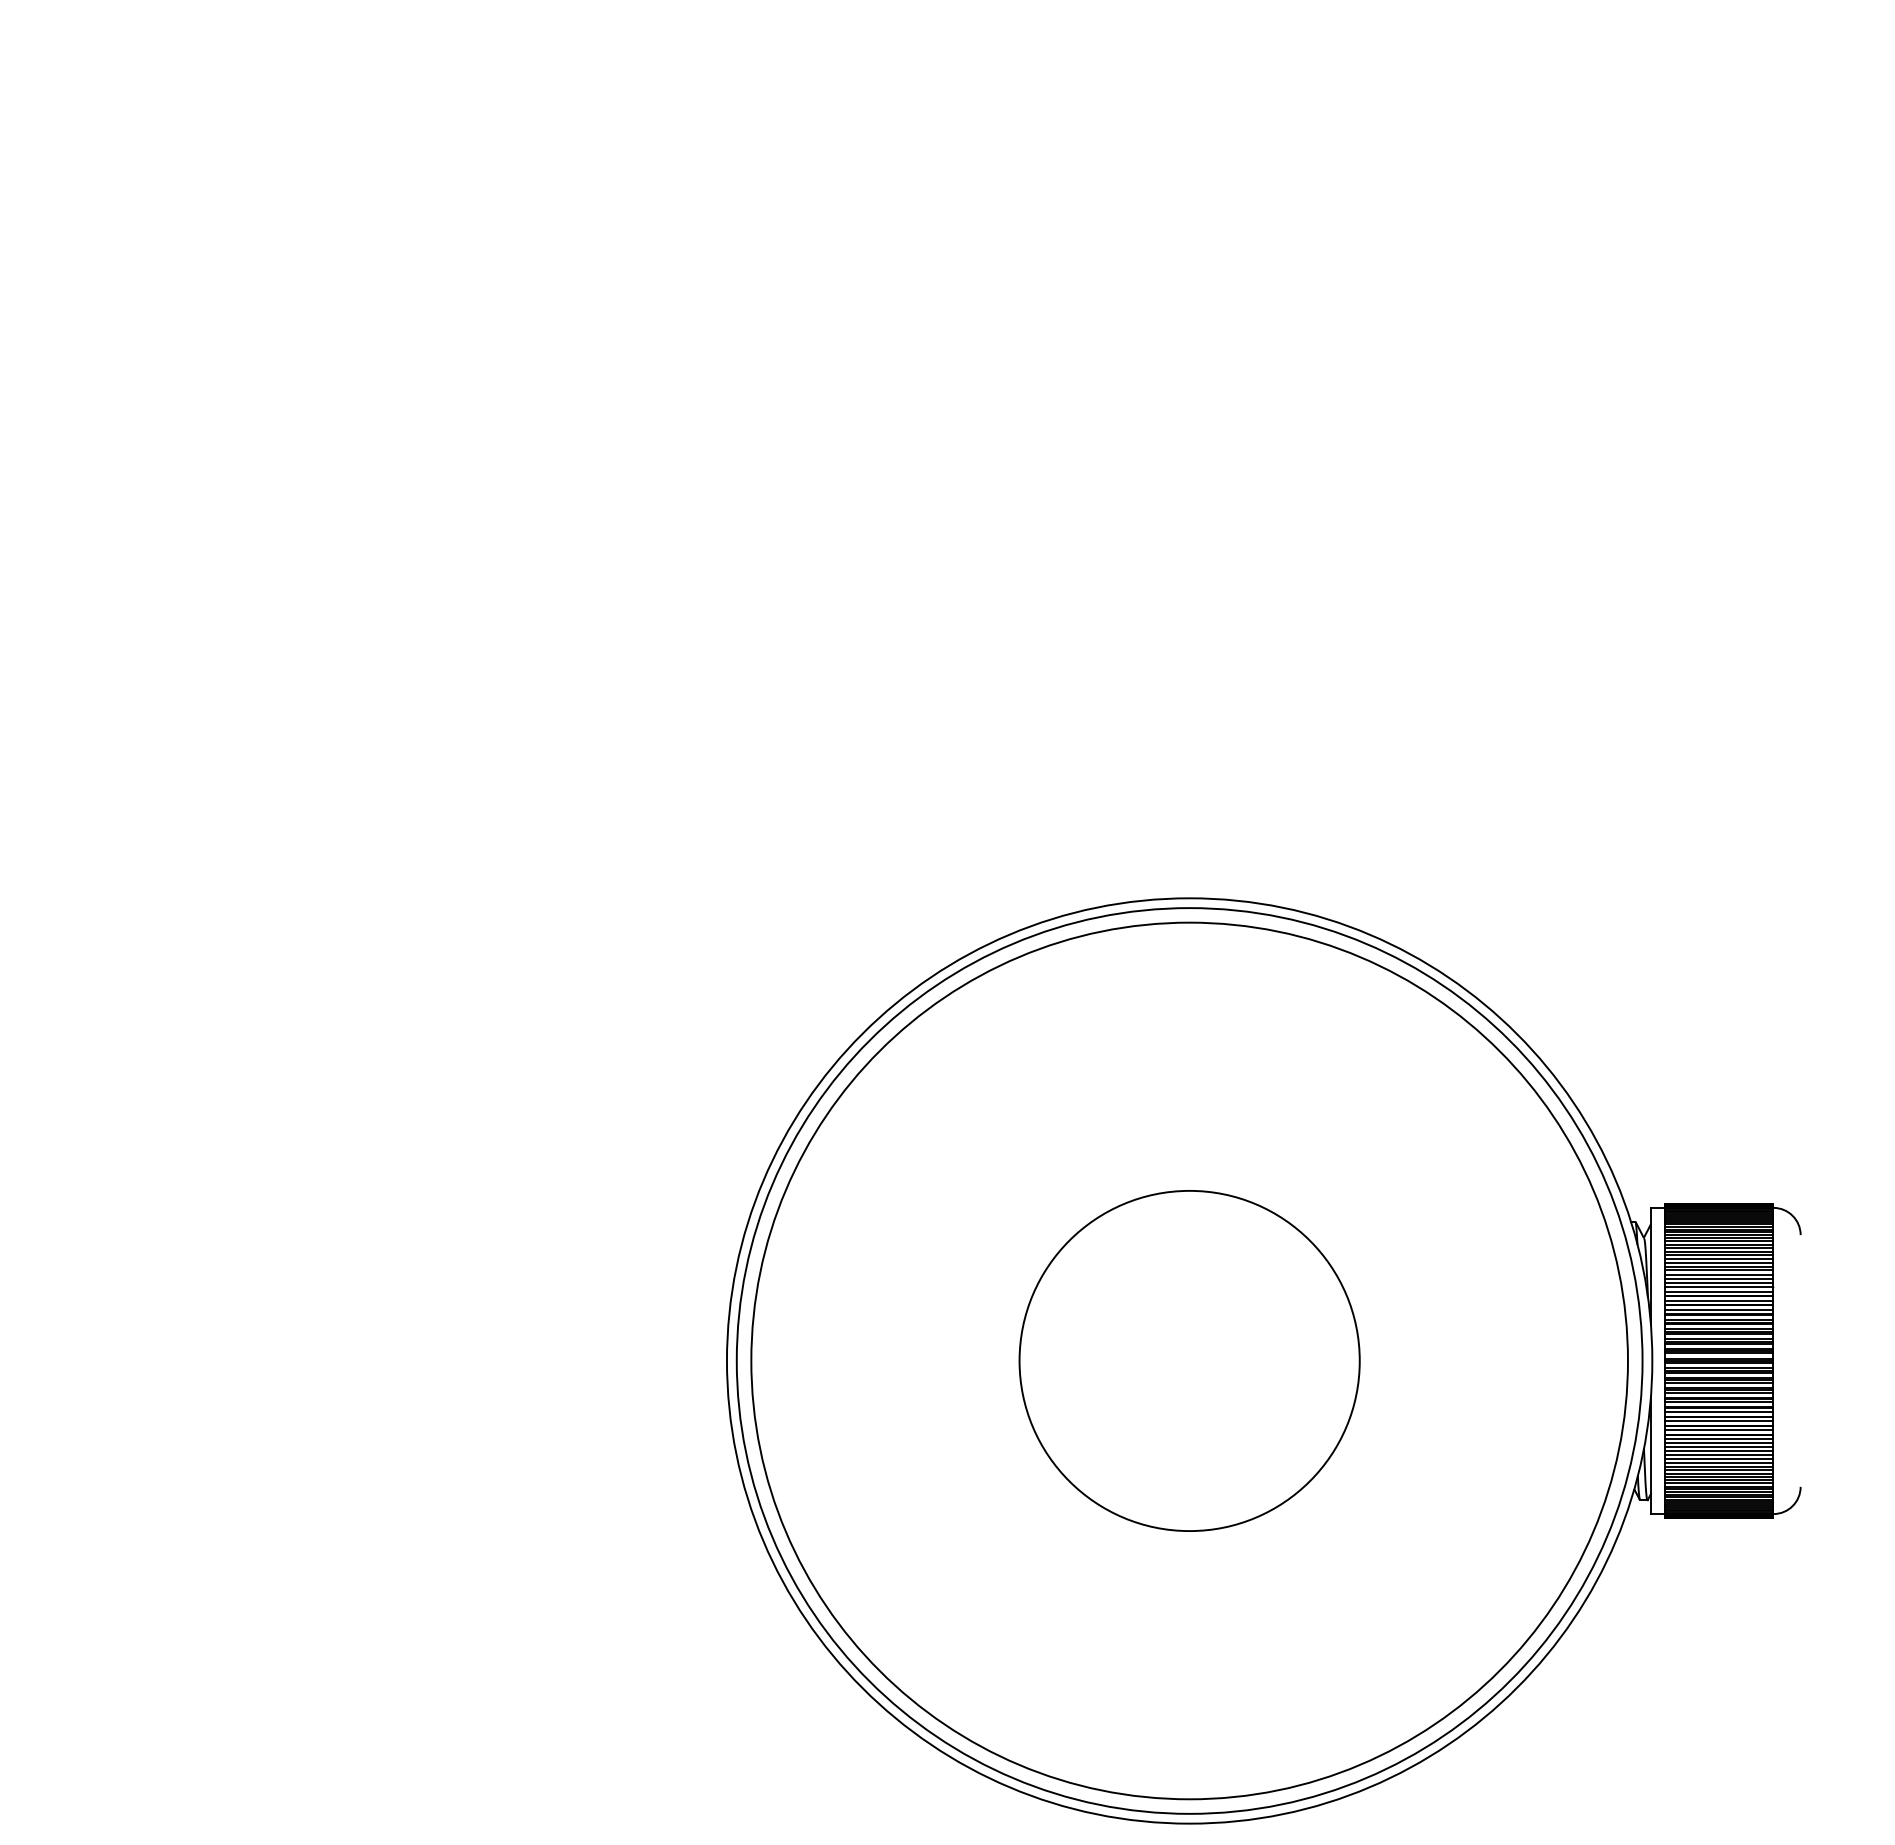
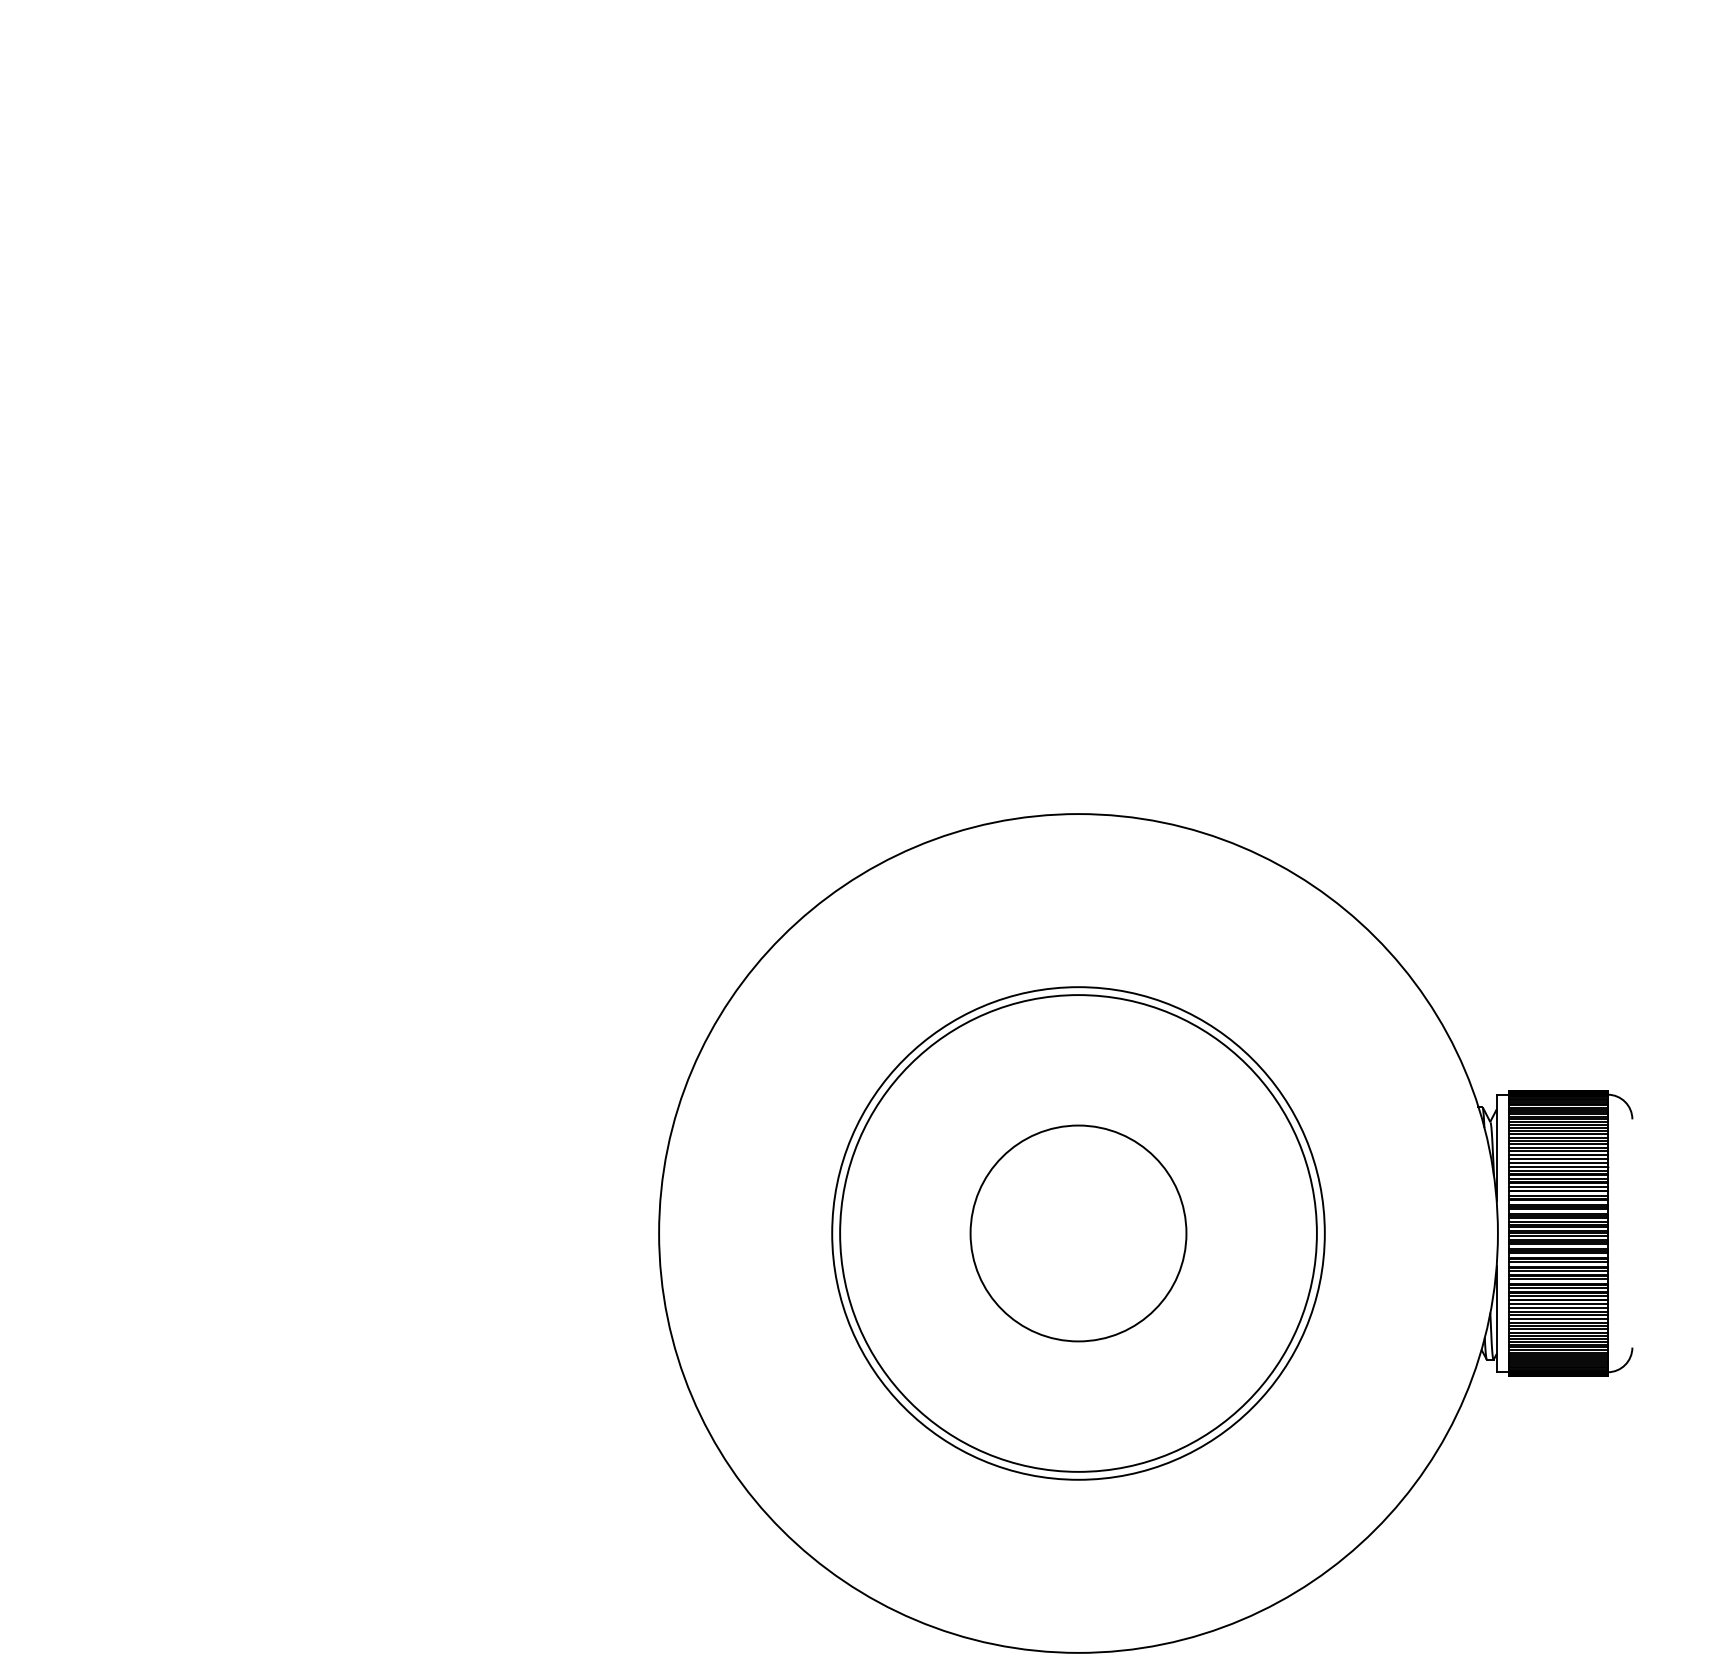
circle: (1189, 1360) -> (1078, 1233), size x0.6
circle: (1189, 1360) -> (1078, 1233), size x0.6
circle: (1189, 1360) -> (1078, 1233), size x0.7

